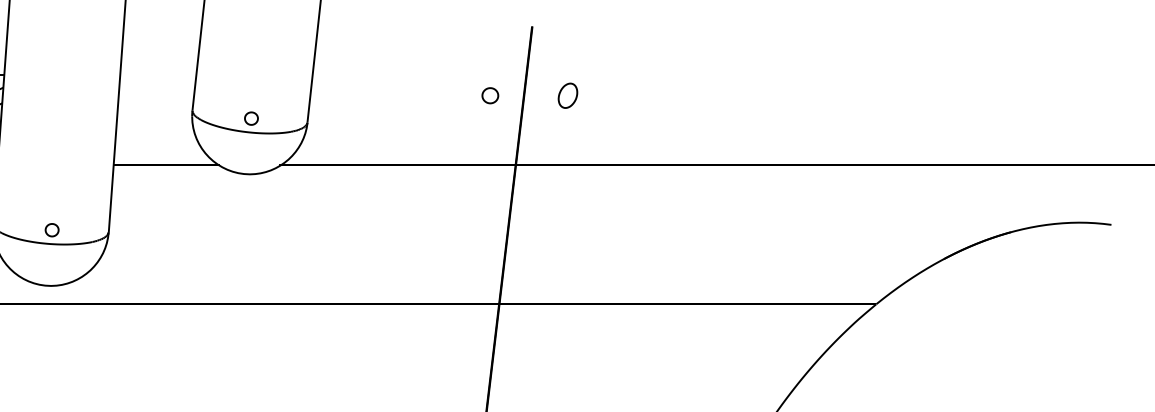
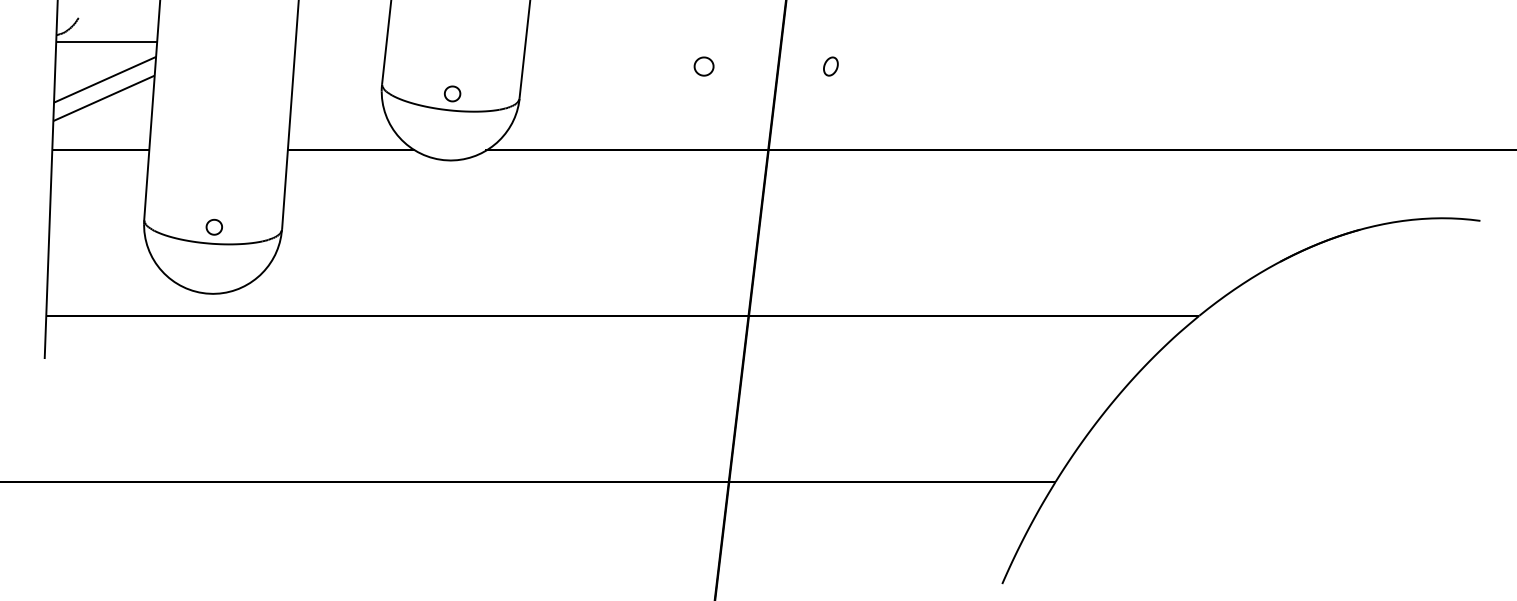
part: (489, 95) -> (703, 66), moved
part: (567, 95) -> (830, 66), size x0.62

